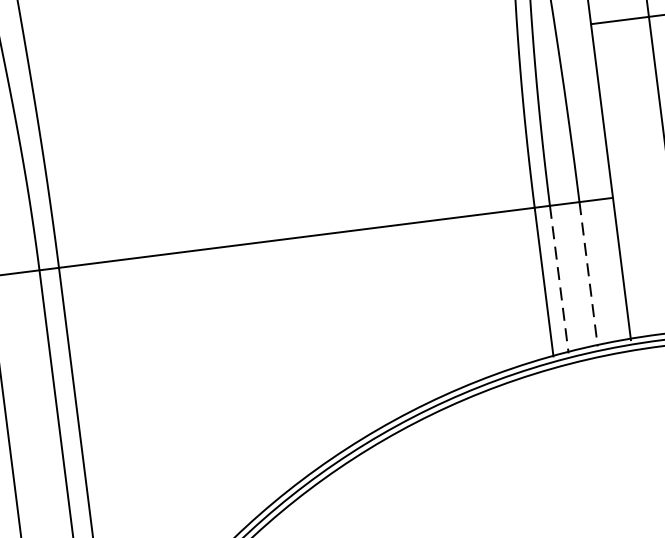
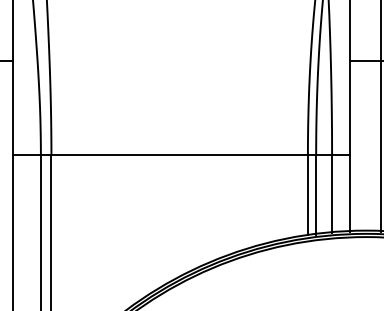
line: (589, 273) -> (332, 193), dashed -> solid
line: (559, 278) -> (316, 194), dashed -> solid

